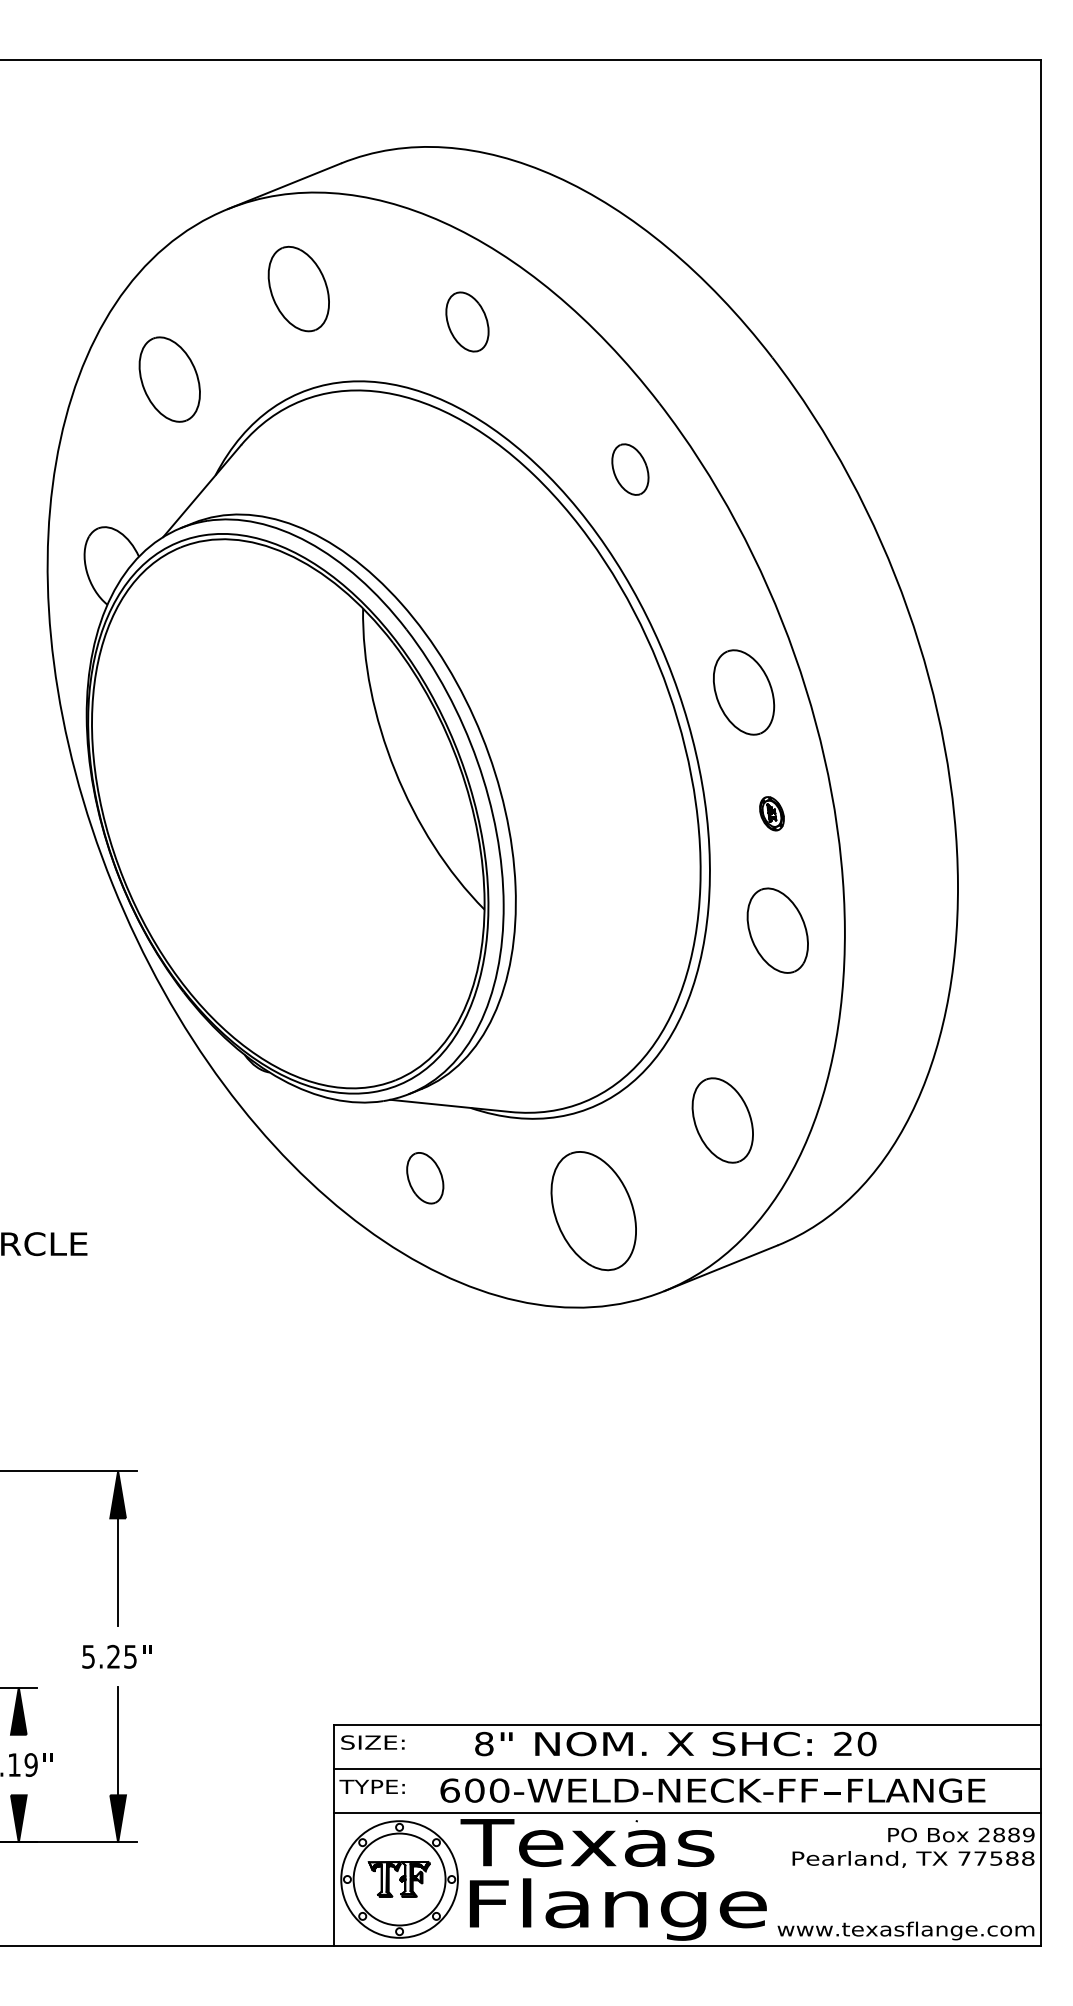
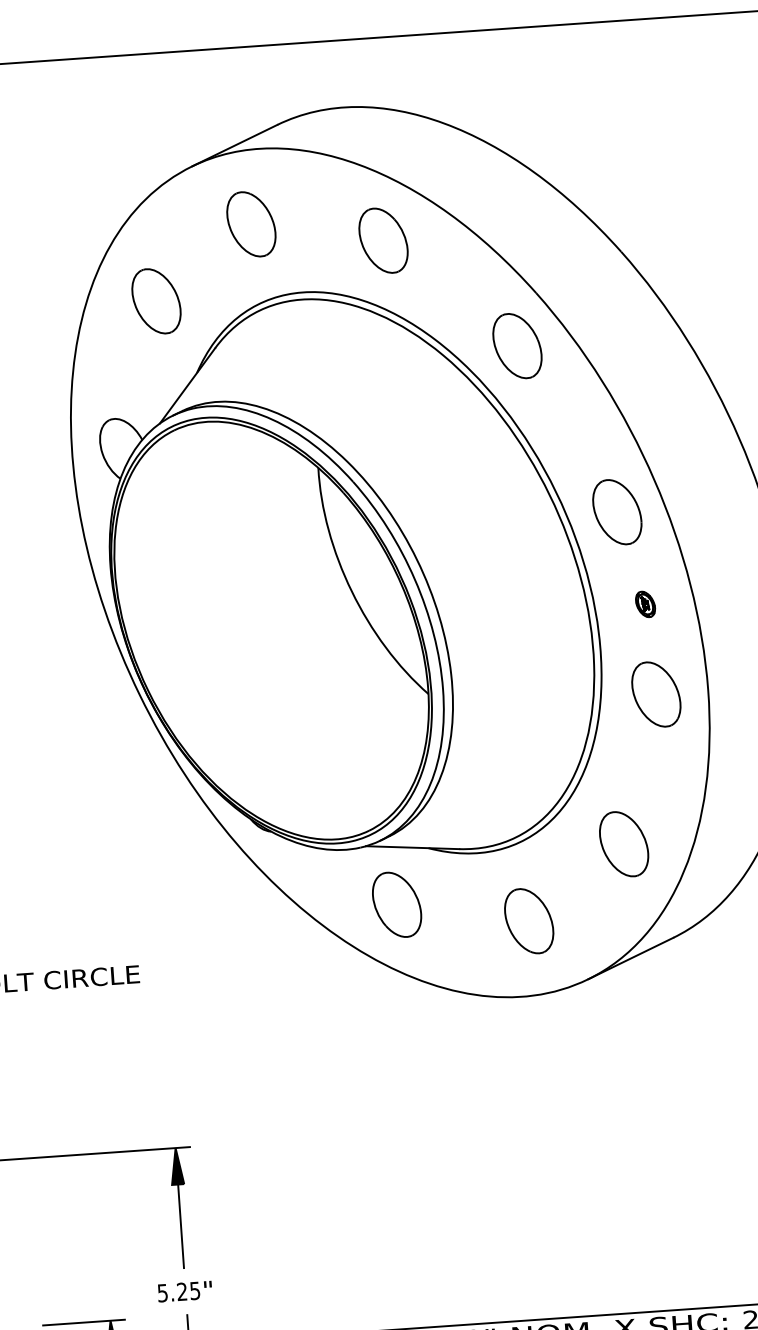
part: (467, 321) -> (383, 240), size x1.43
part: (630, 469) -> (517, 345), size x1.67
part: (425, 1178) -> (397, 905), size x1.67
part: (593, 1210) -> (529, 920), size x0.71

